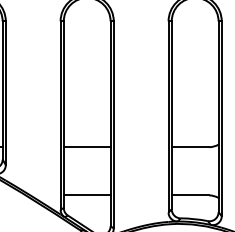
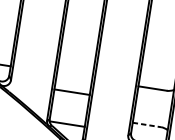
line: (86, 147) -> (71, 92), moved
line: (86, 195) -> (66, 124), moved
line: (190, 195) -> (146, 125), solid -> dashed

